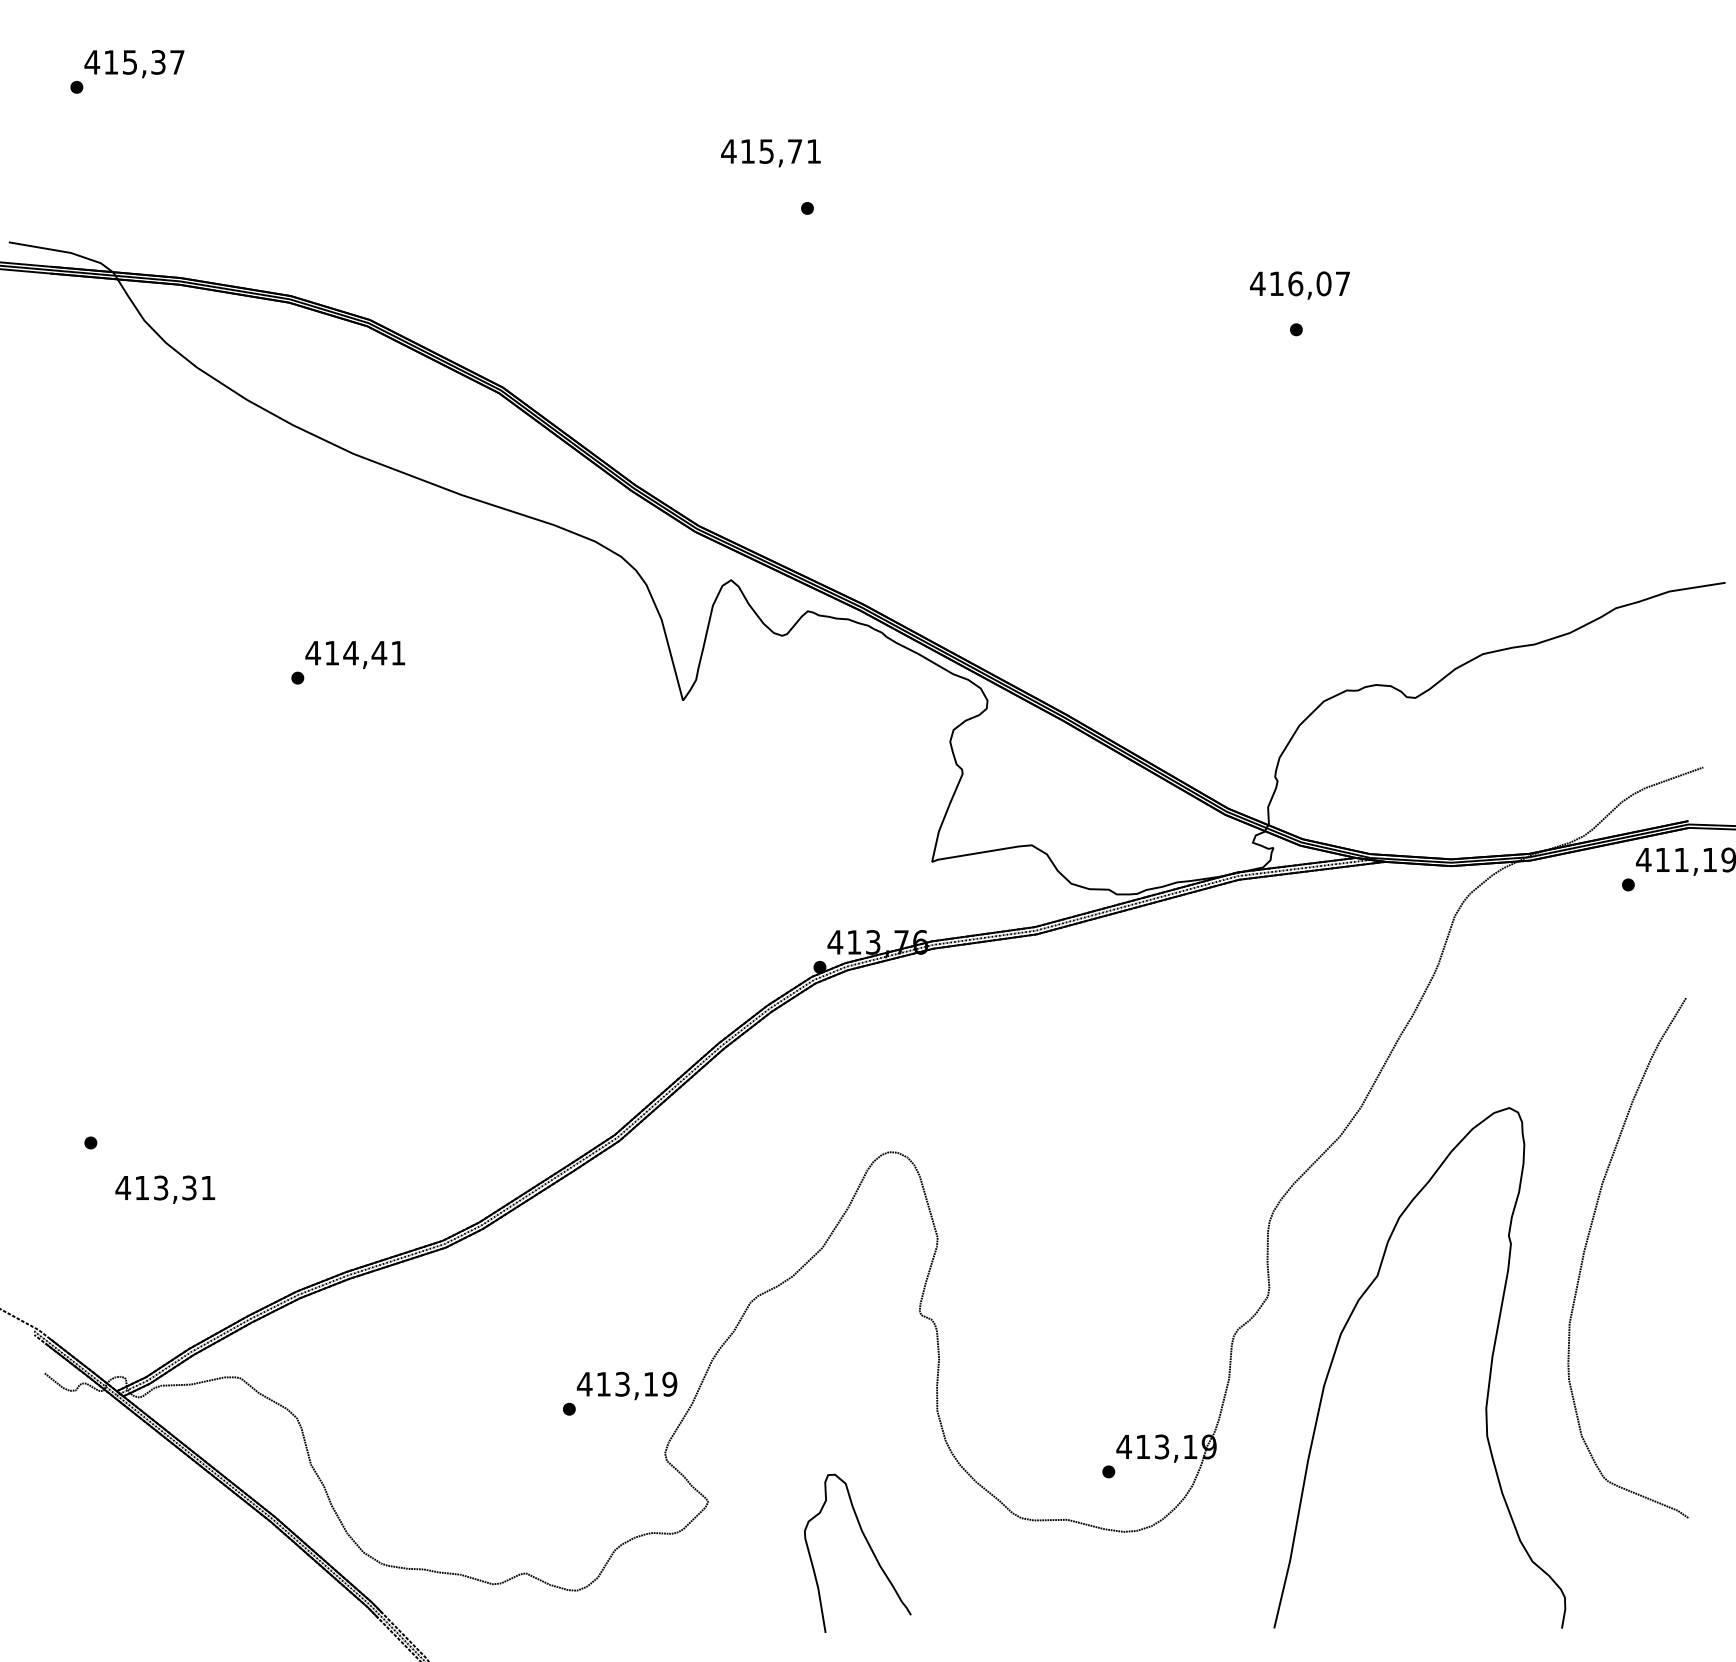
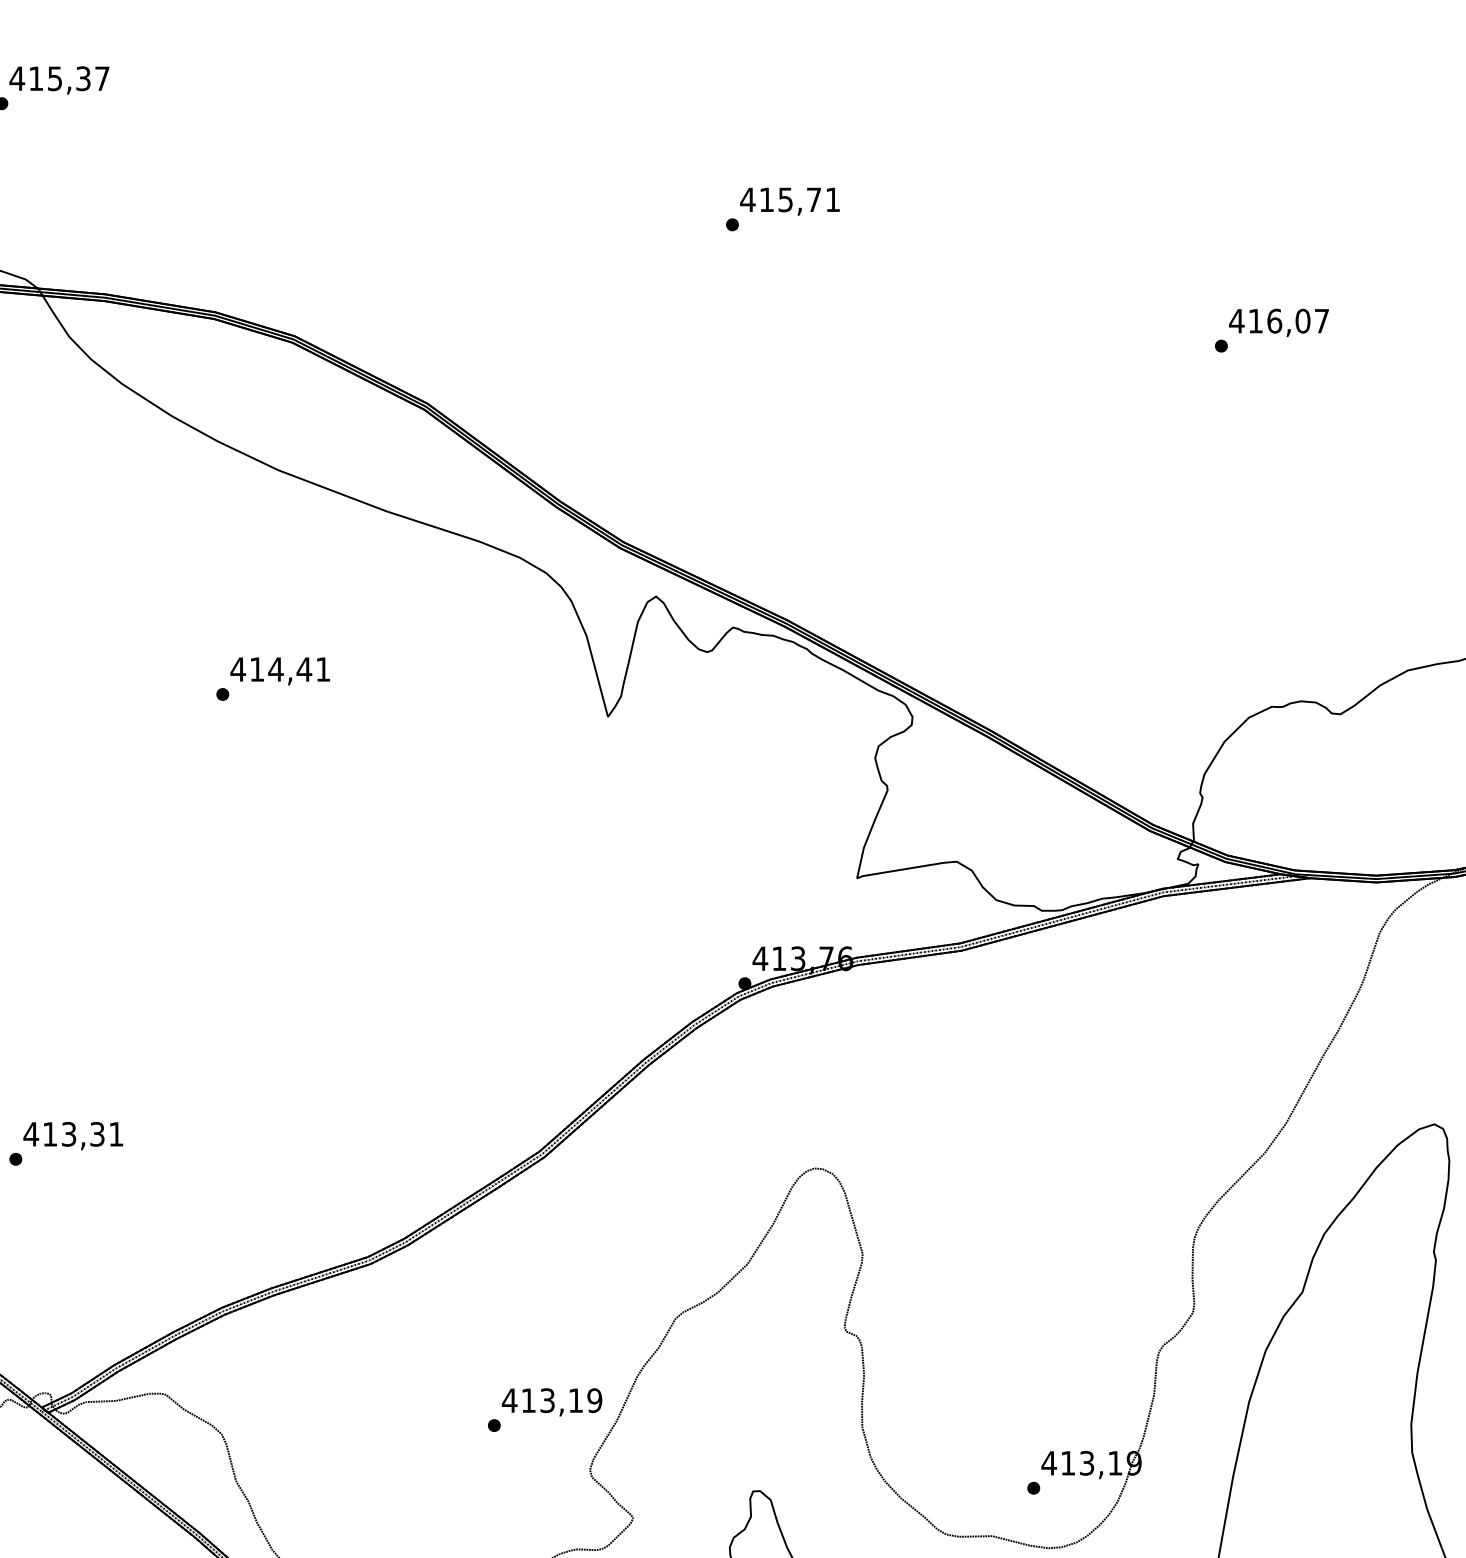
text: (770, 153) -> (789, 201), moved
text: (1299, 285) -> (1278, 322), moved
text: (165, 1189) -> (73, 1135), moved

